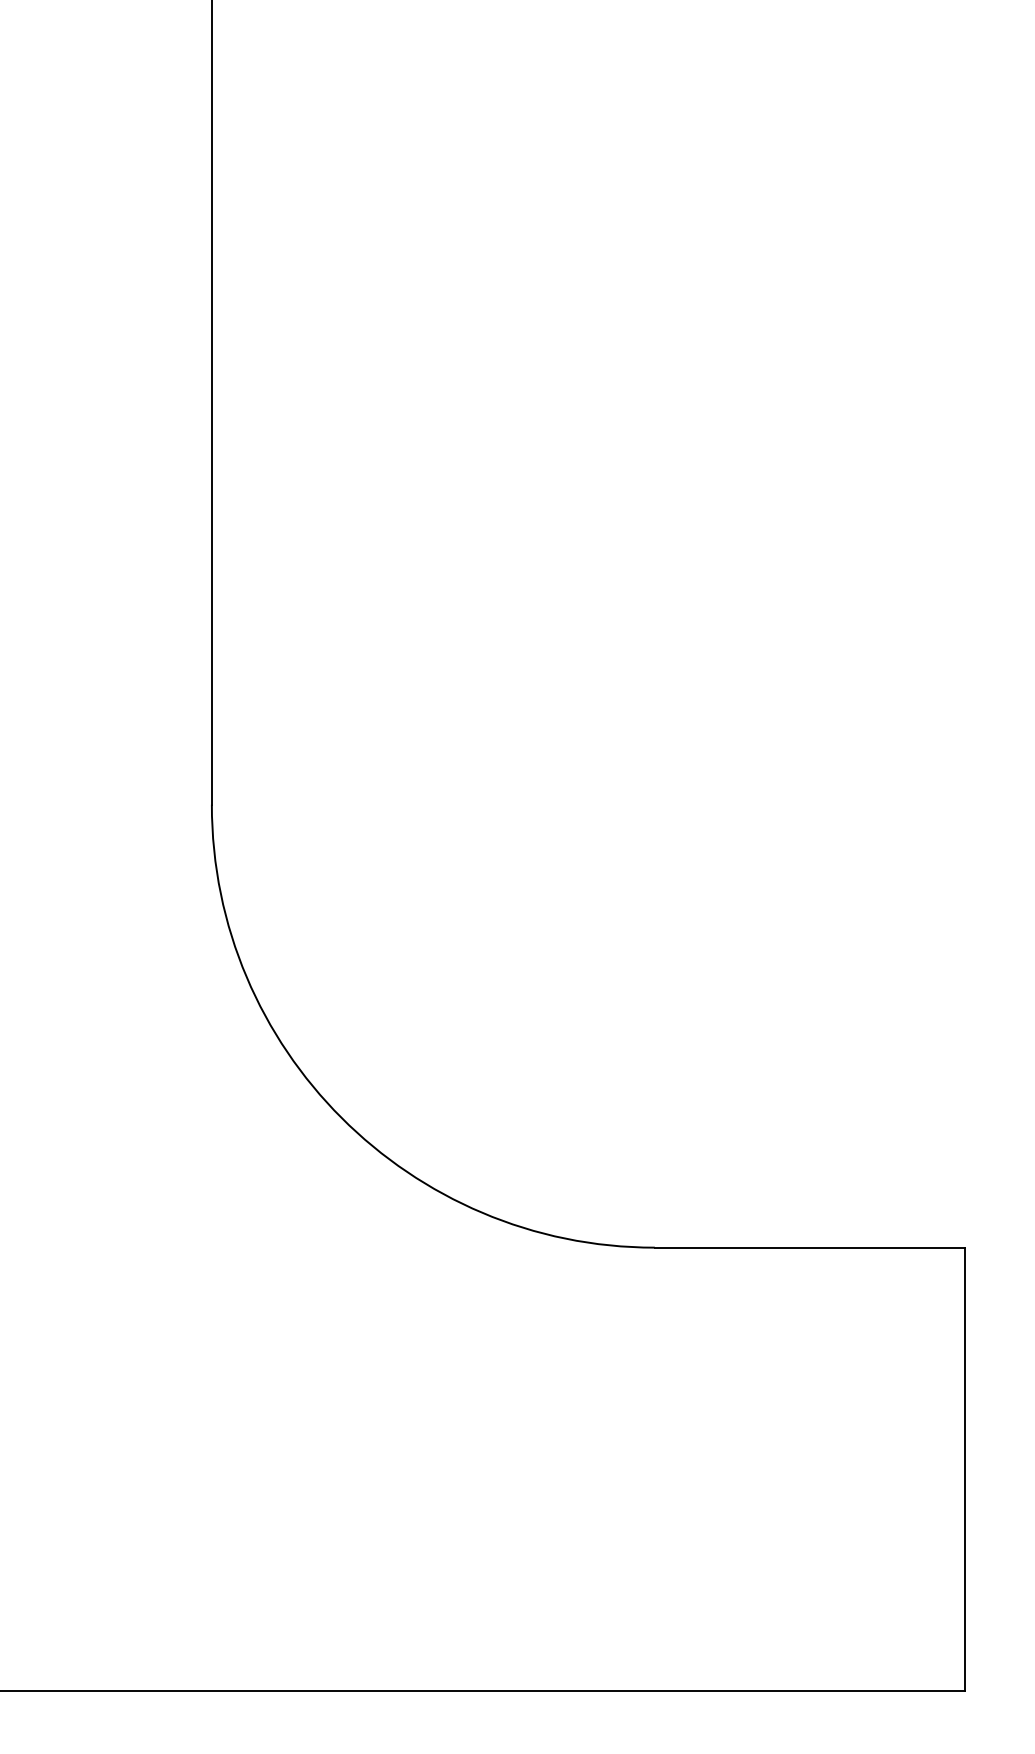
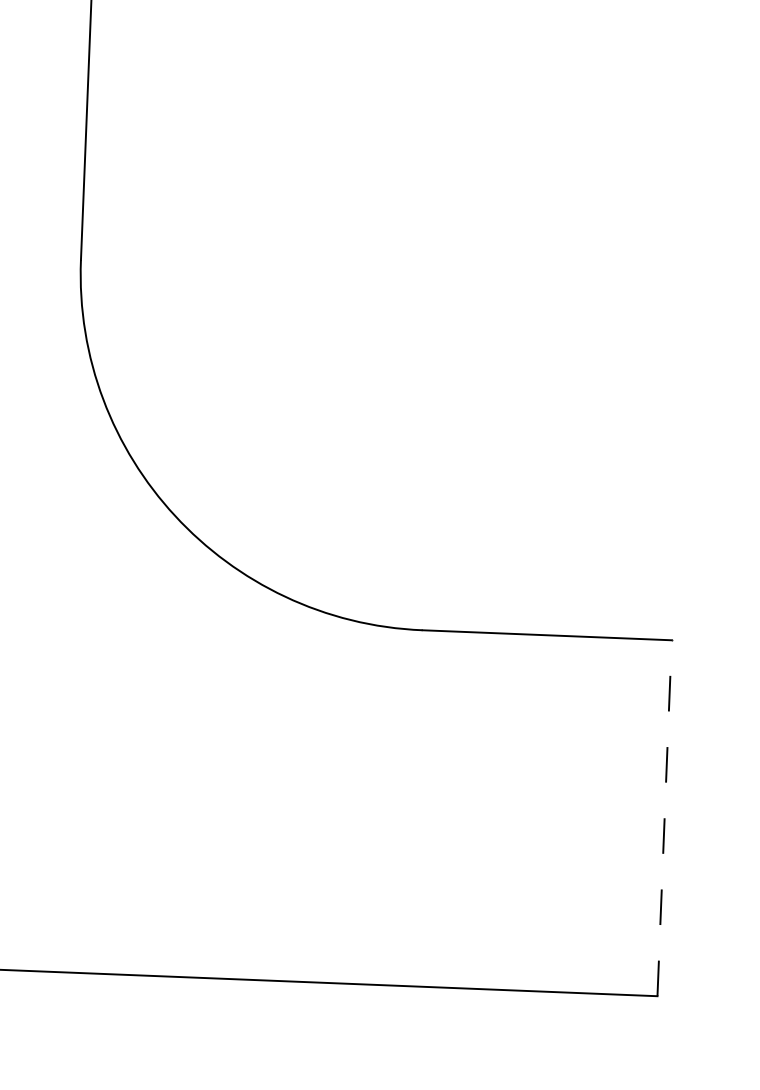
line: (964, 1468) -> (664, 817), solid -> dashed

